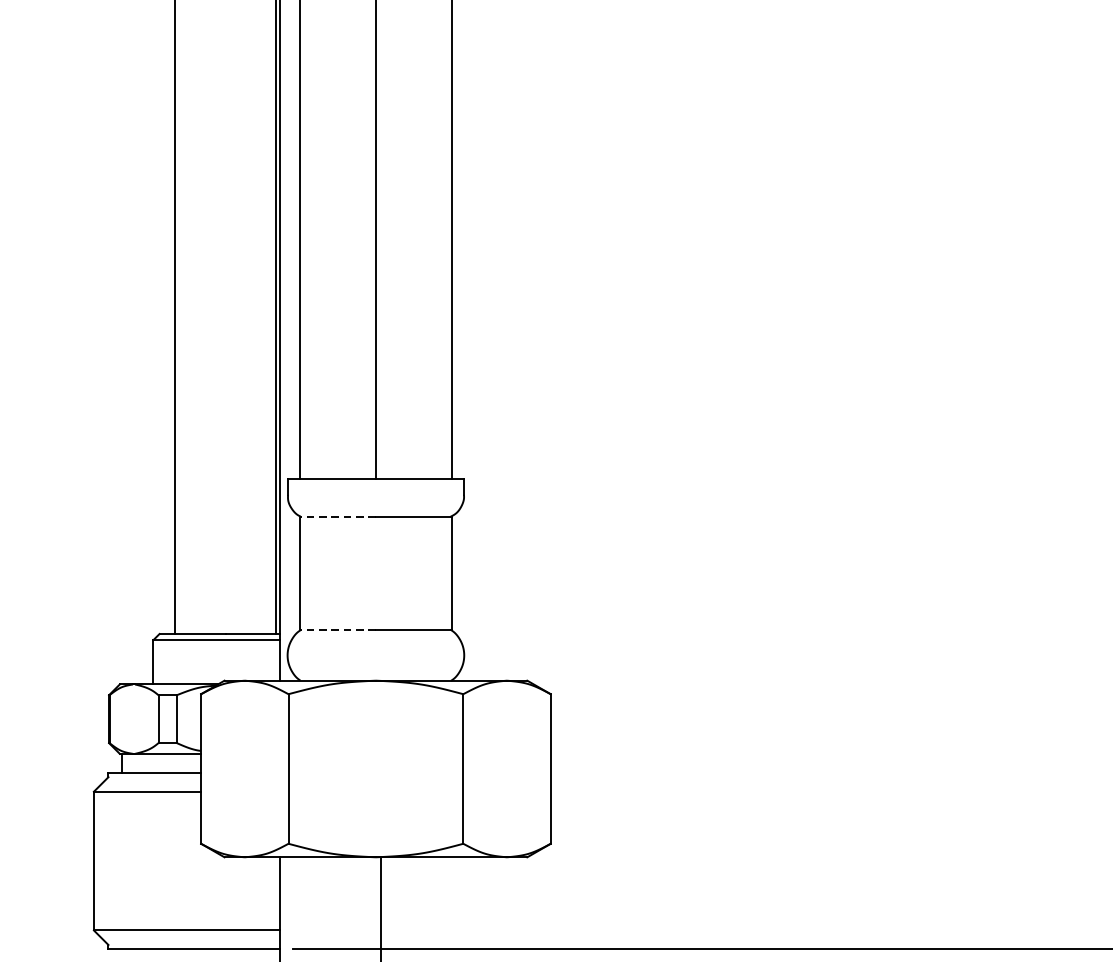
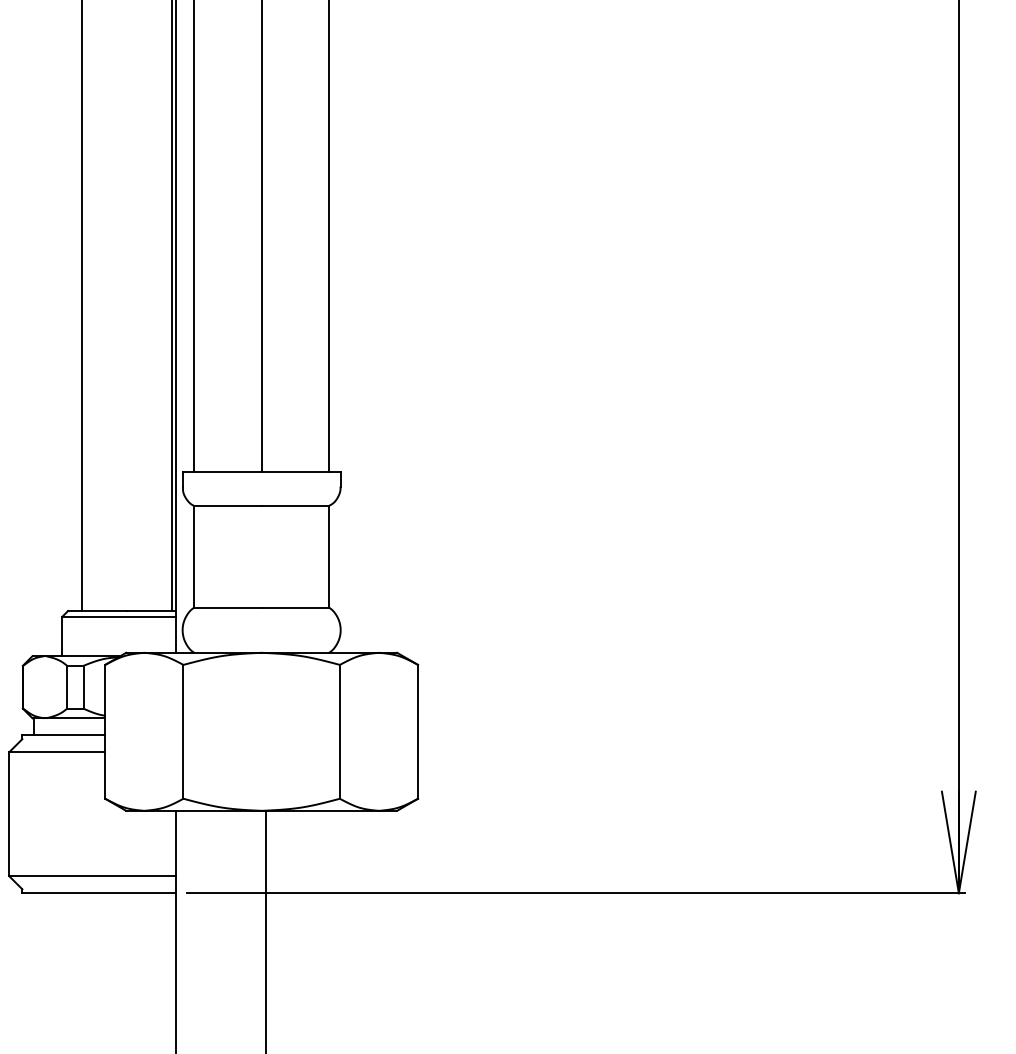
line: (337, 517) -> (227, 506), dashed -> solid
line: (337, 630) -> (227, 607), dashed -> solid

